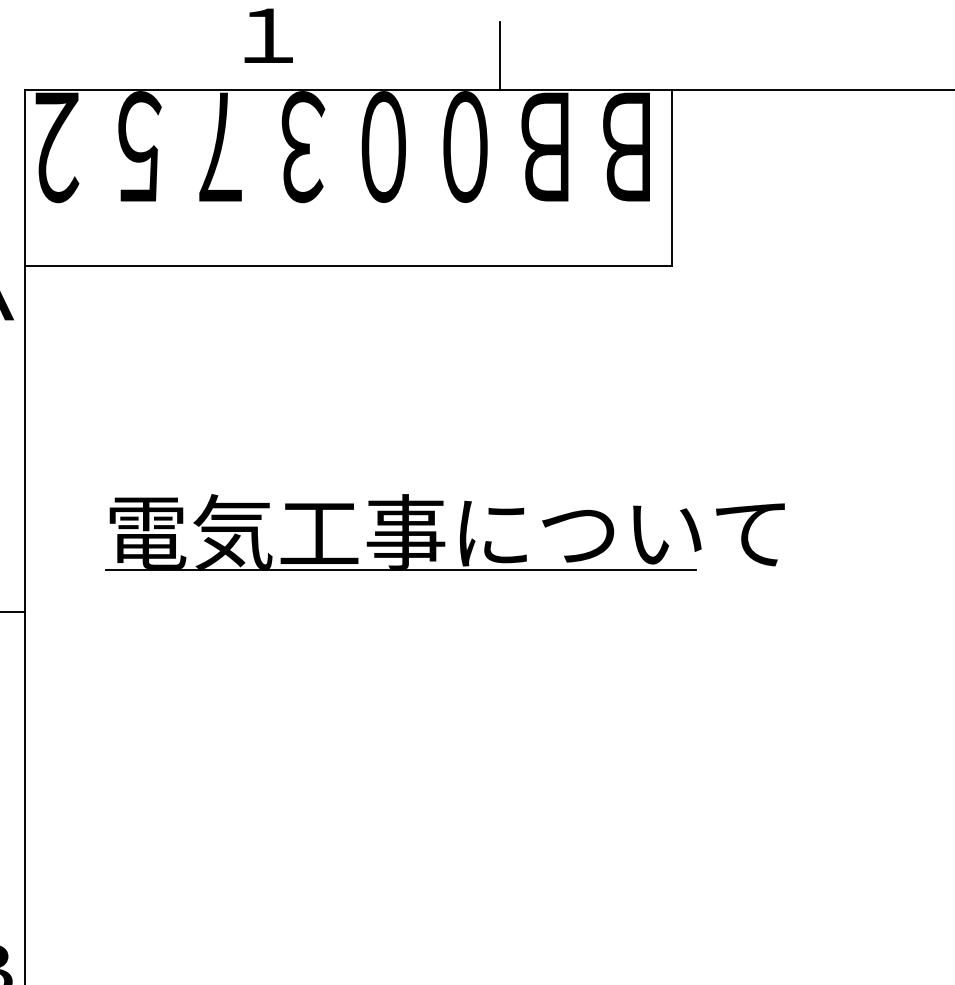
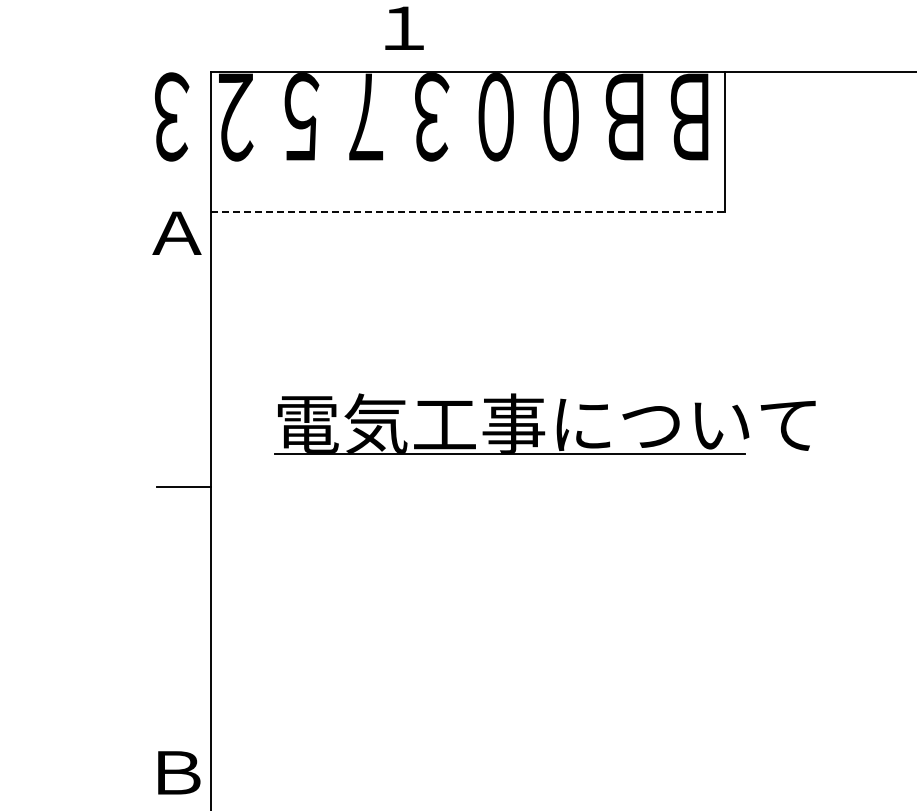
line: (499, 56) -> (588, 44), removed
line: (349, 265) -> (468, 211), solid -> dashed

